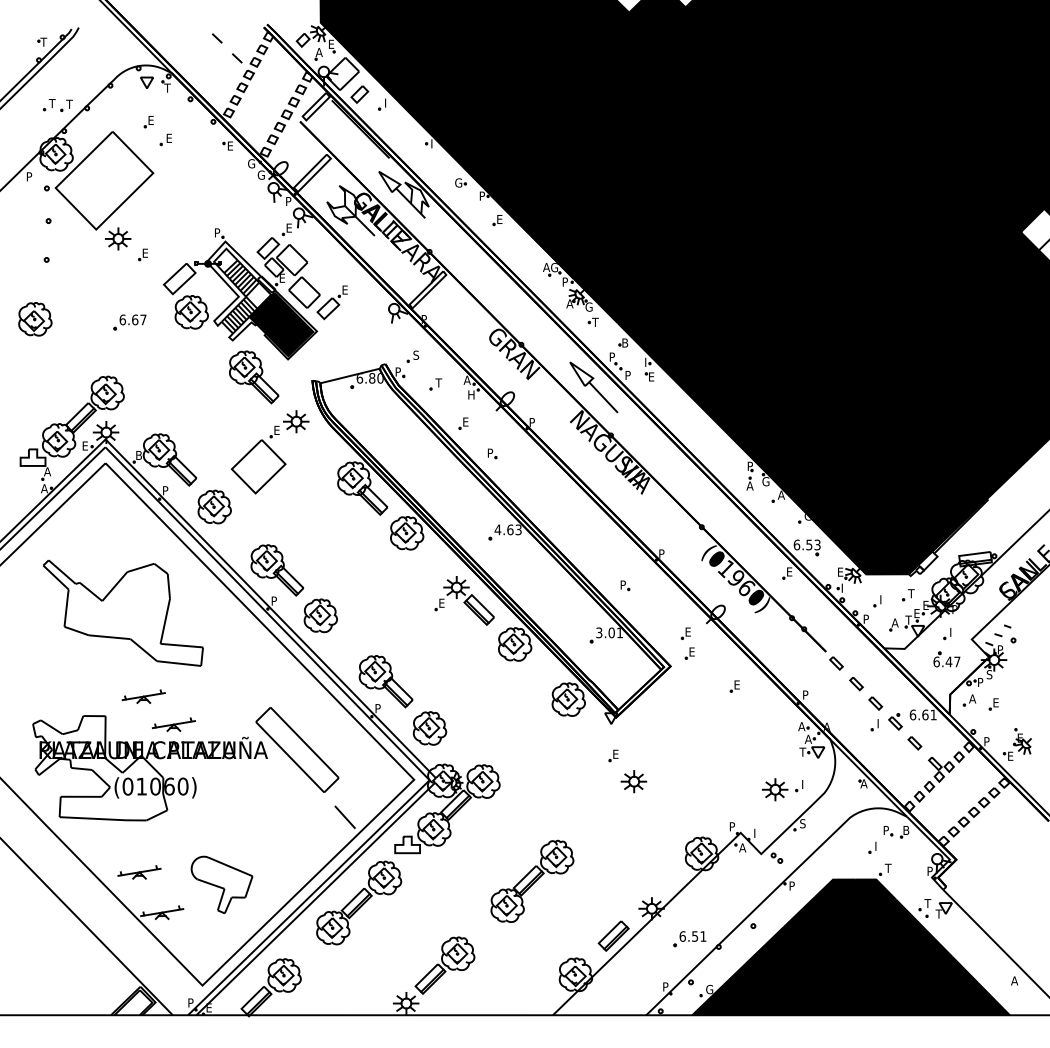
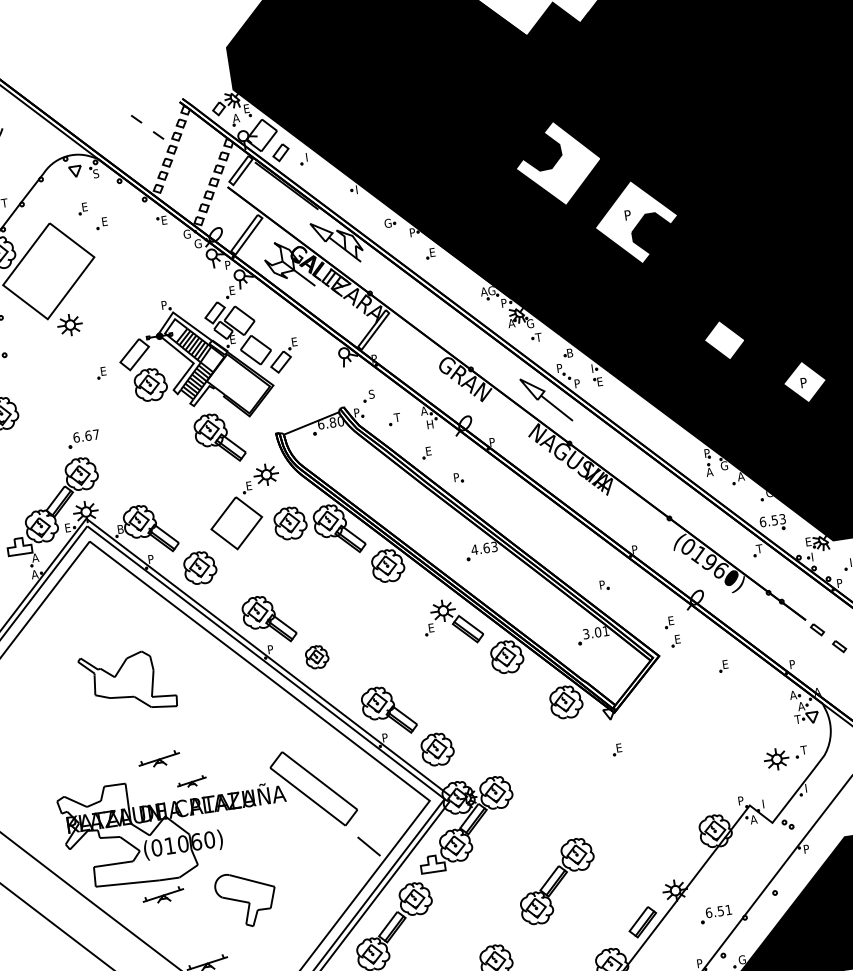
text: (167, 87) -> (95, 173), T -> S
fill: (642, 147) -> (558, 163), removed
fill: (712, 219) -> (636, 222), removed
part: (142, 254) -> (100, 372), moved
part: (129, 322) -> (83, 439), moved
fill: (281, 324) -> (238, 383), removed
fill: (784, 352) -> (723, 339), removed
fill: (860, 407) -> (804, 381), removed
part: (313, 474) -> (290, 522), added
text: (789, 571) -> (759, 548), E -> T
part: (123, 612) -> (127, 681), size x0.6
part: (320, 615) -> (316, 656), size x0.7
part: (173, 724) -> (191, 781), size x0.7
part: (633, 781) -> (639, 771), removed
text: (804, 784) -> (804, 750), I -> T
text: (802, 823) -> (807, 787), S -> I
part: (139, 872) -> (163, 895), moved
part: (221, 884) -> (246, 899), moved

